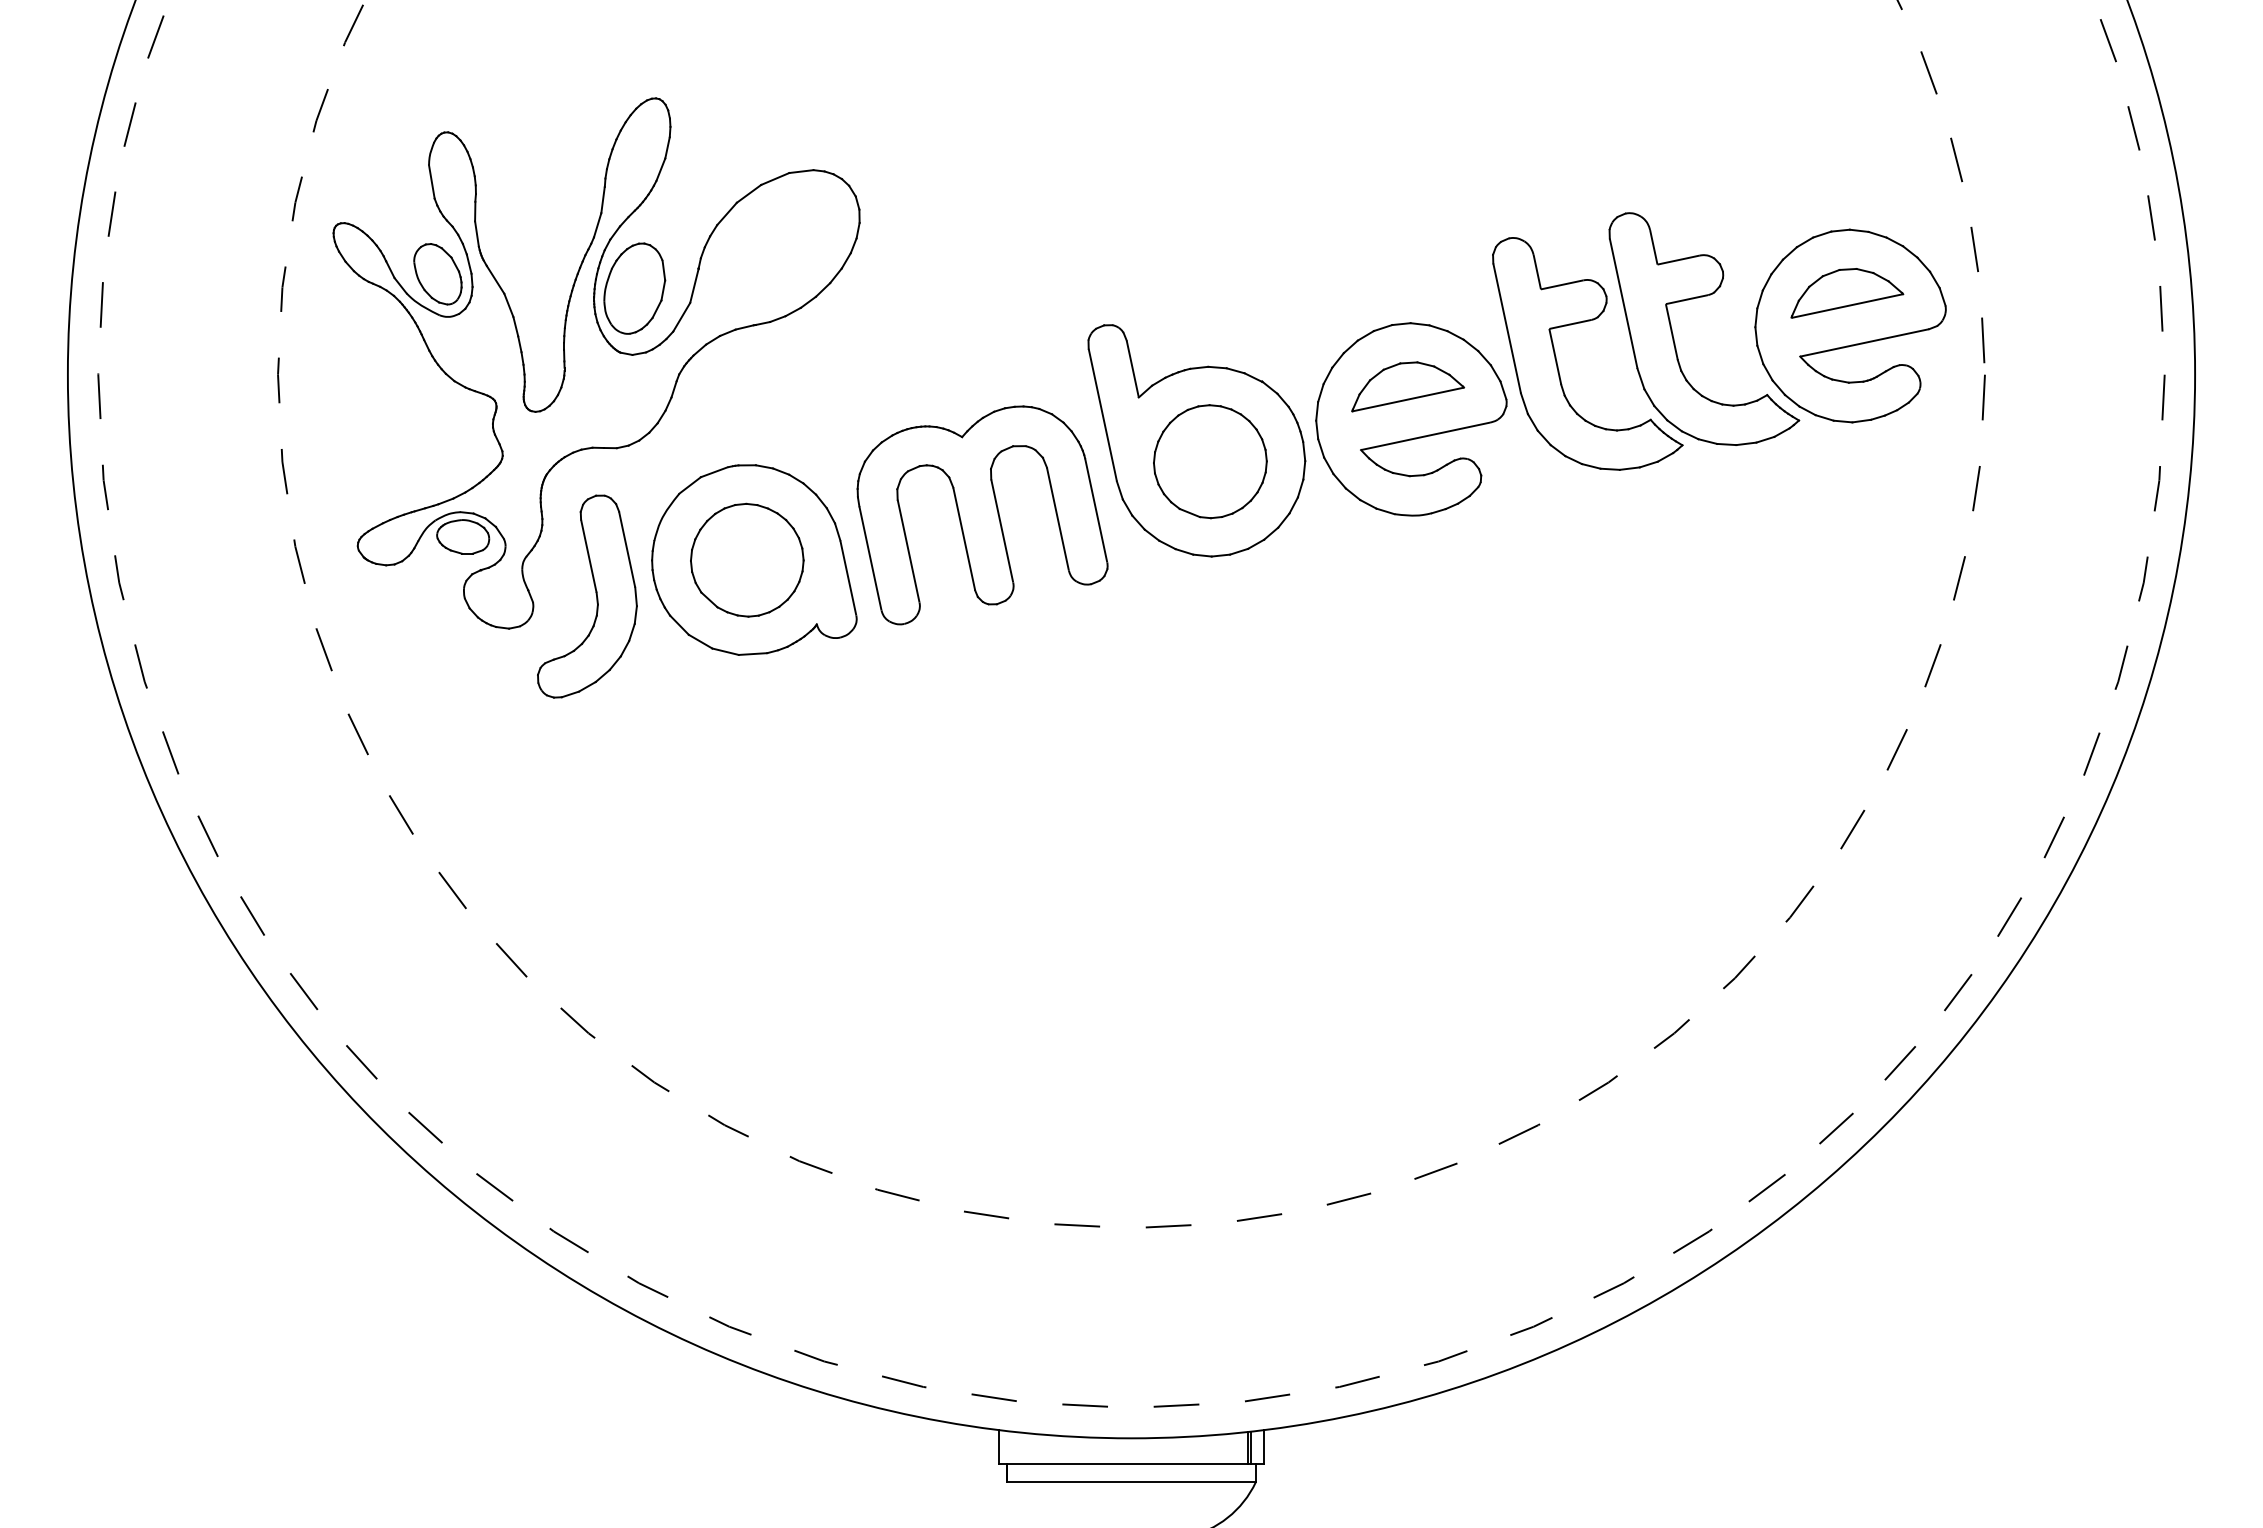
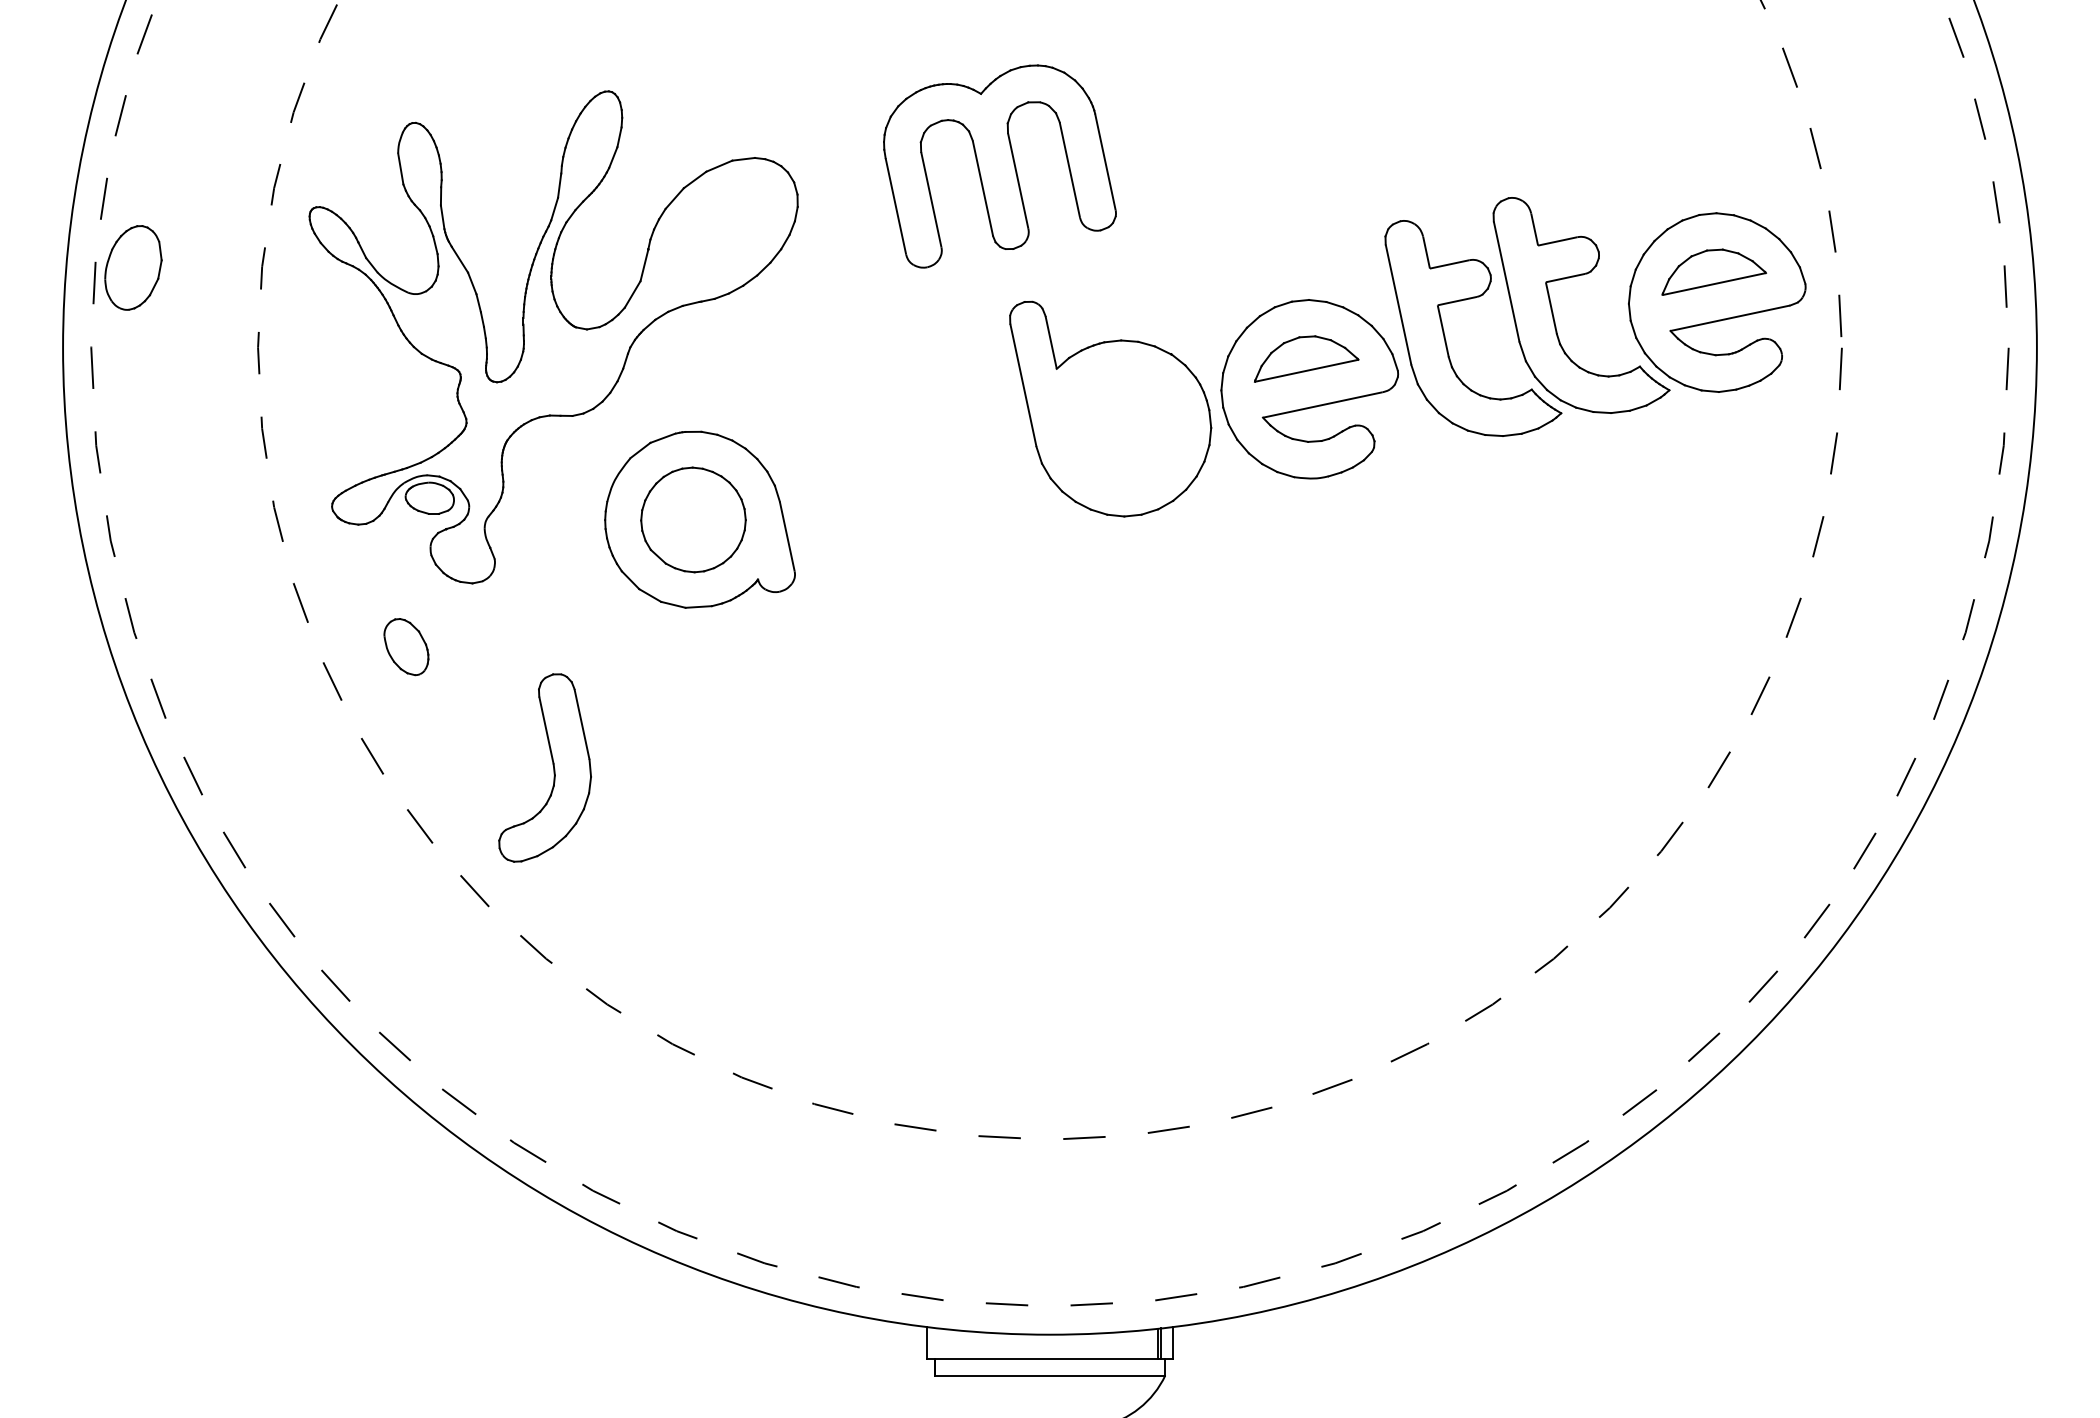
part: (437, 274) -> (406, 647), moved
part: (634, 288) -> (133, 267), moved
part: (1210, 461) -> (1123, 428), removed
part: (982, 515) -> (999, 166), moved
part: (595, 594) -> (552, 766), moved

